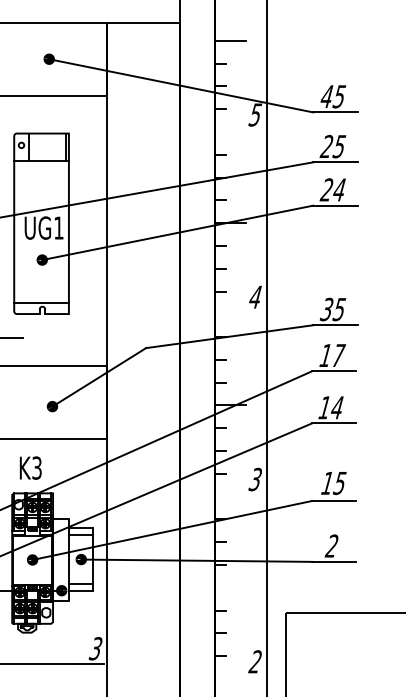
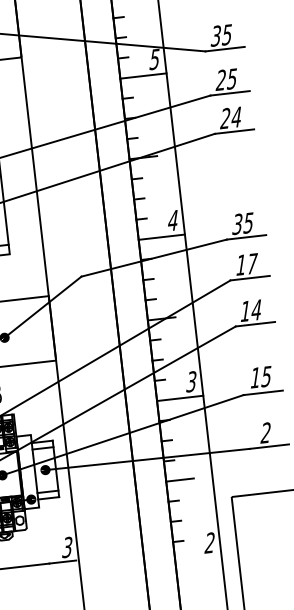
text: (326, 96) -> (215, 36), 45 -> 35
line: (240, 132) -> (143, 76), added
line: (240, 314) -> (161, 237), added
line: (240, 496) -> (179, 398), added
line: (229, 587) -> (179, 479), added

